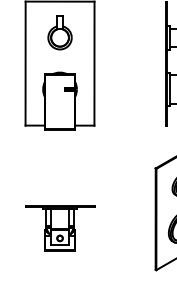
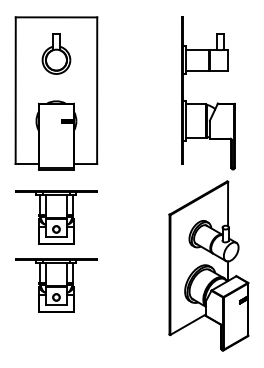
part: (60, 170) -> (56, 217), added

